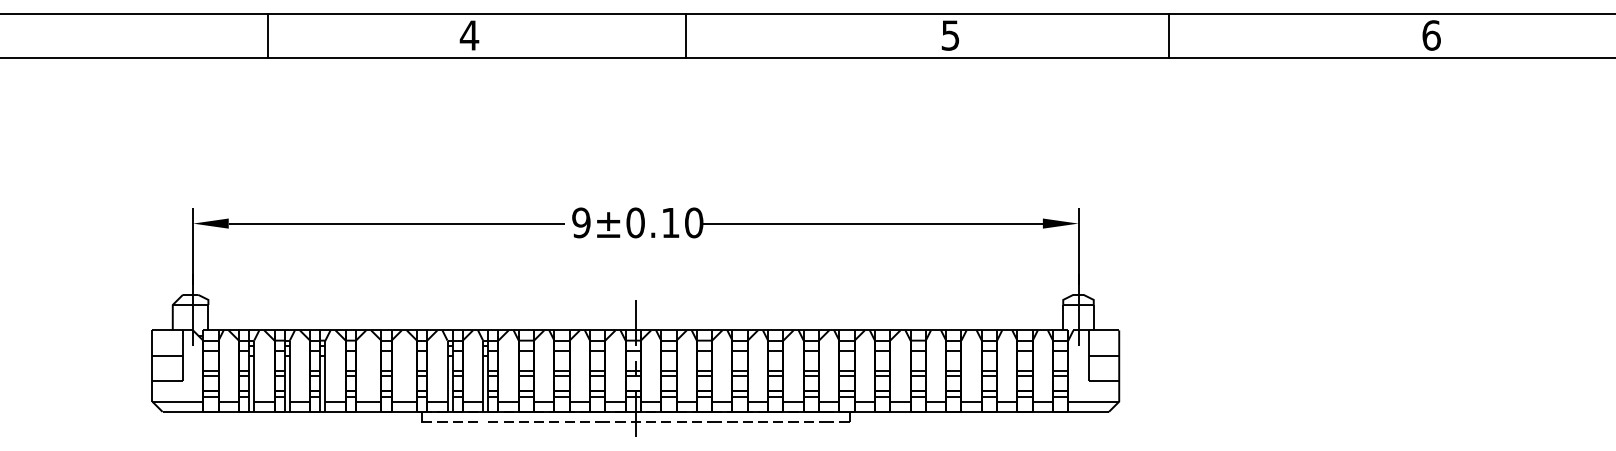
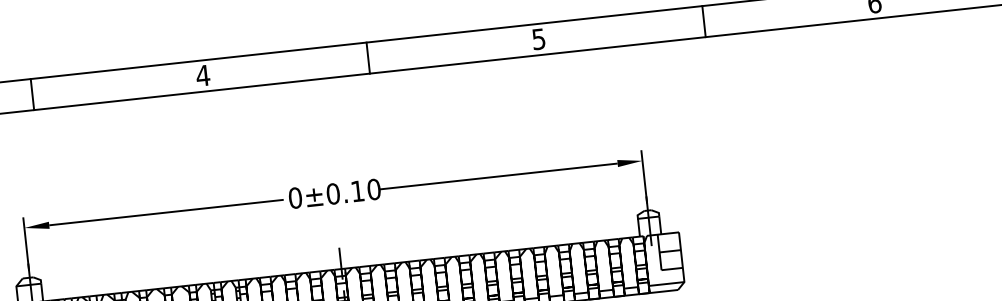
line: (268, 35) -> (32, 94), moved
line: (686, 35) -> (368, 57), moved
line: (1169, 35) -> (704, 21), moved
text: (581, 222) -> (295, 197), 9±0.10 -> 0±0.10

